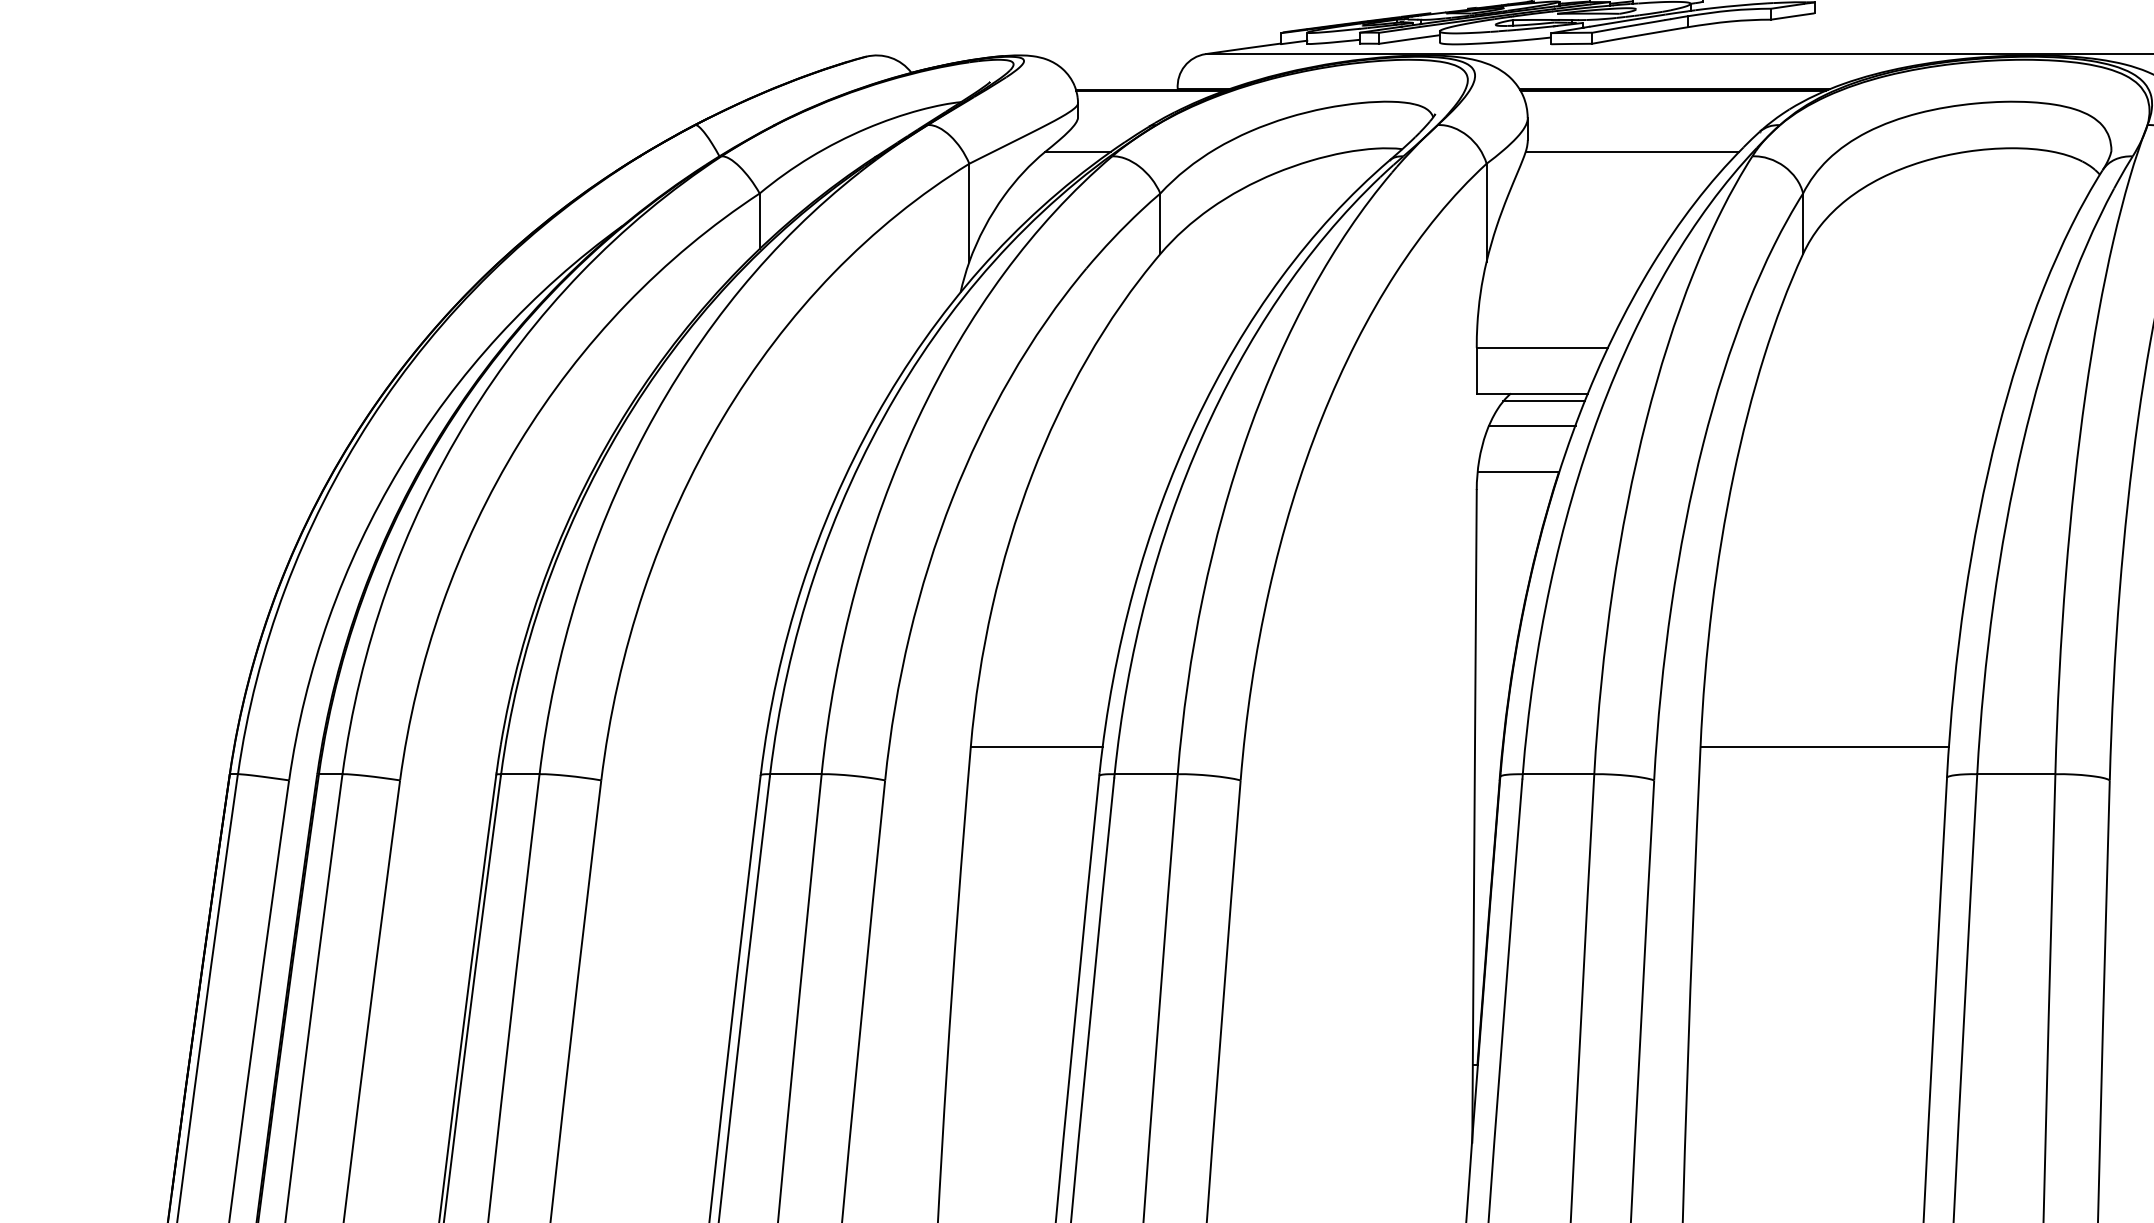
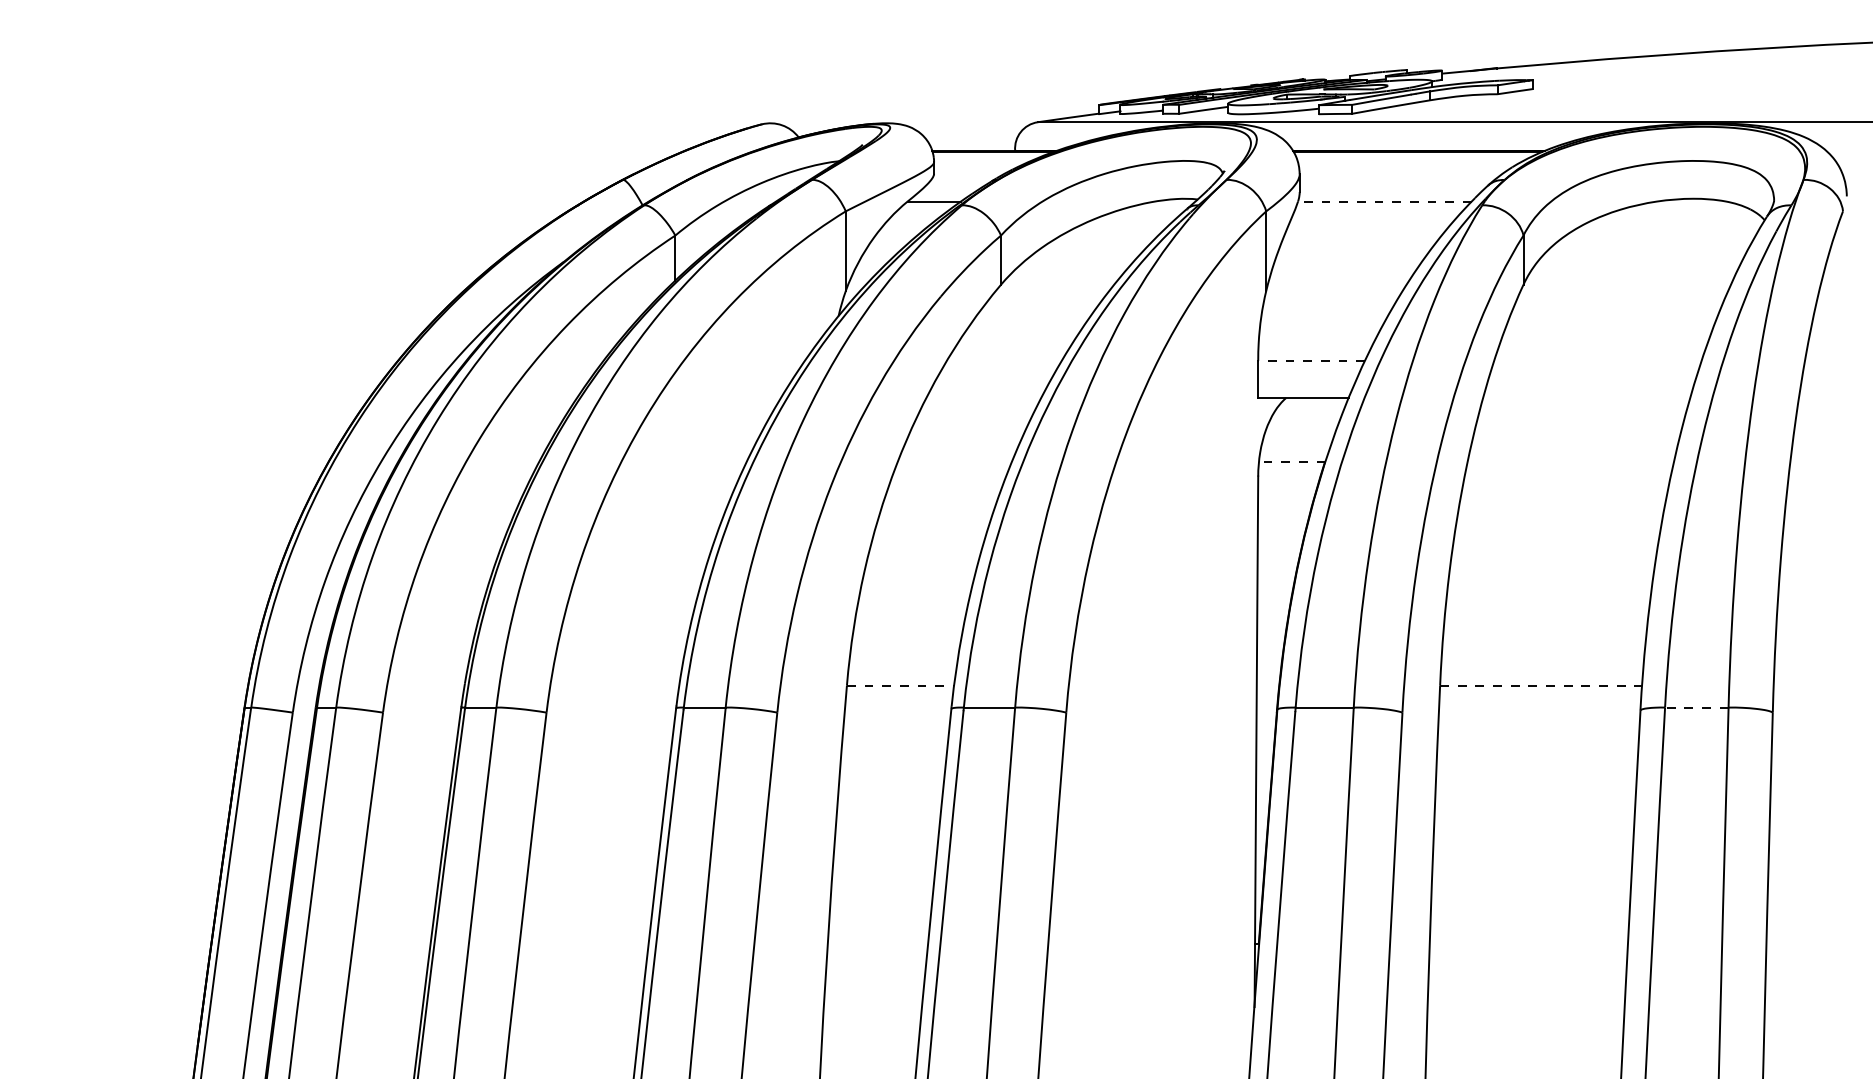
line: (1632, 151) -> (1384, 201), solid -> dashed
line: (1542, 347) -> (1311, 360), solid -> dashed
line: (1543, 401) -> (1312, 404), removed
line: (1532, 425) -> (1303, 424), removed
line: (1517, 472) -> (1291, 462), solid -> dashed
line: (1036, 747) -> (900, 685), solid -> dashed
line: (1825, 747) -> (1541, 685), solid -> dashed
line: (2015, 774) -> (1696, 707), solid -> dashed

